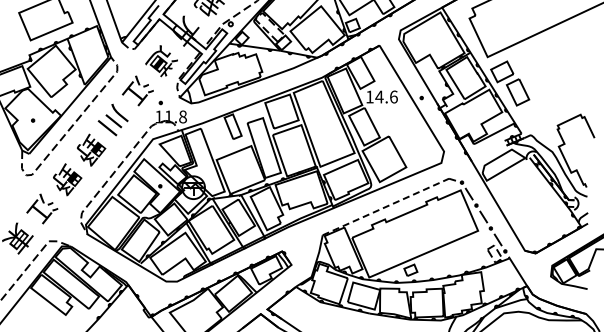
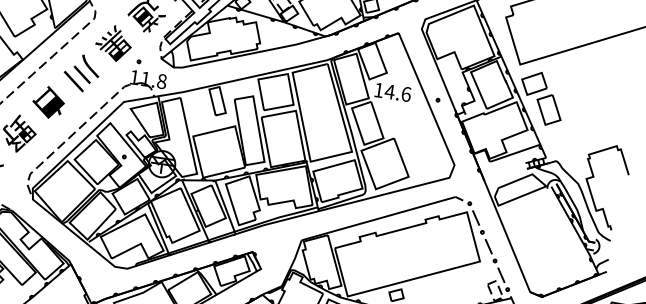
text: (137, 90) -> (114, 43), 江 -> 黒
text: (90, 149) -> (50, 103), 野 -> 白
line: (386, 206) -> (379, 218), dashed -> solid

